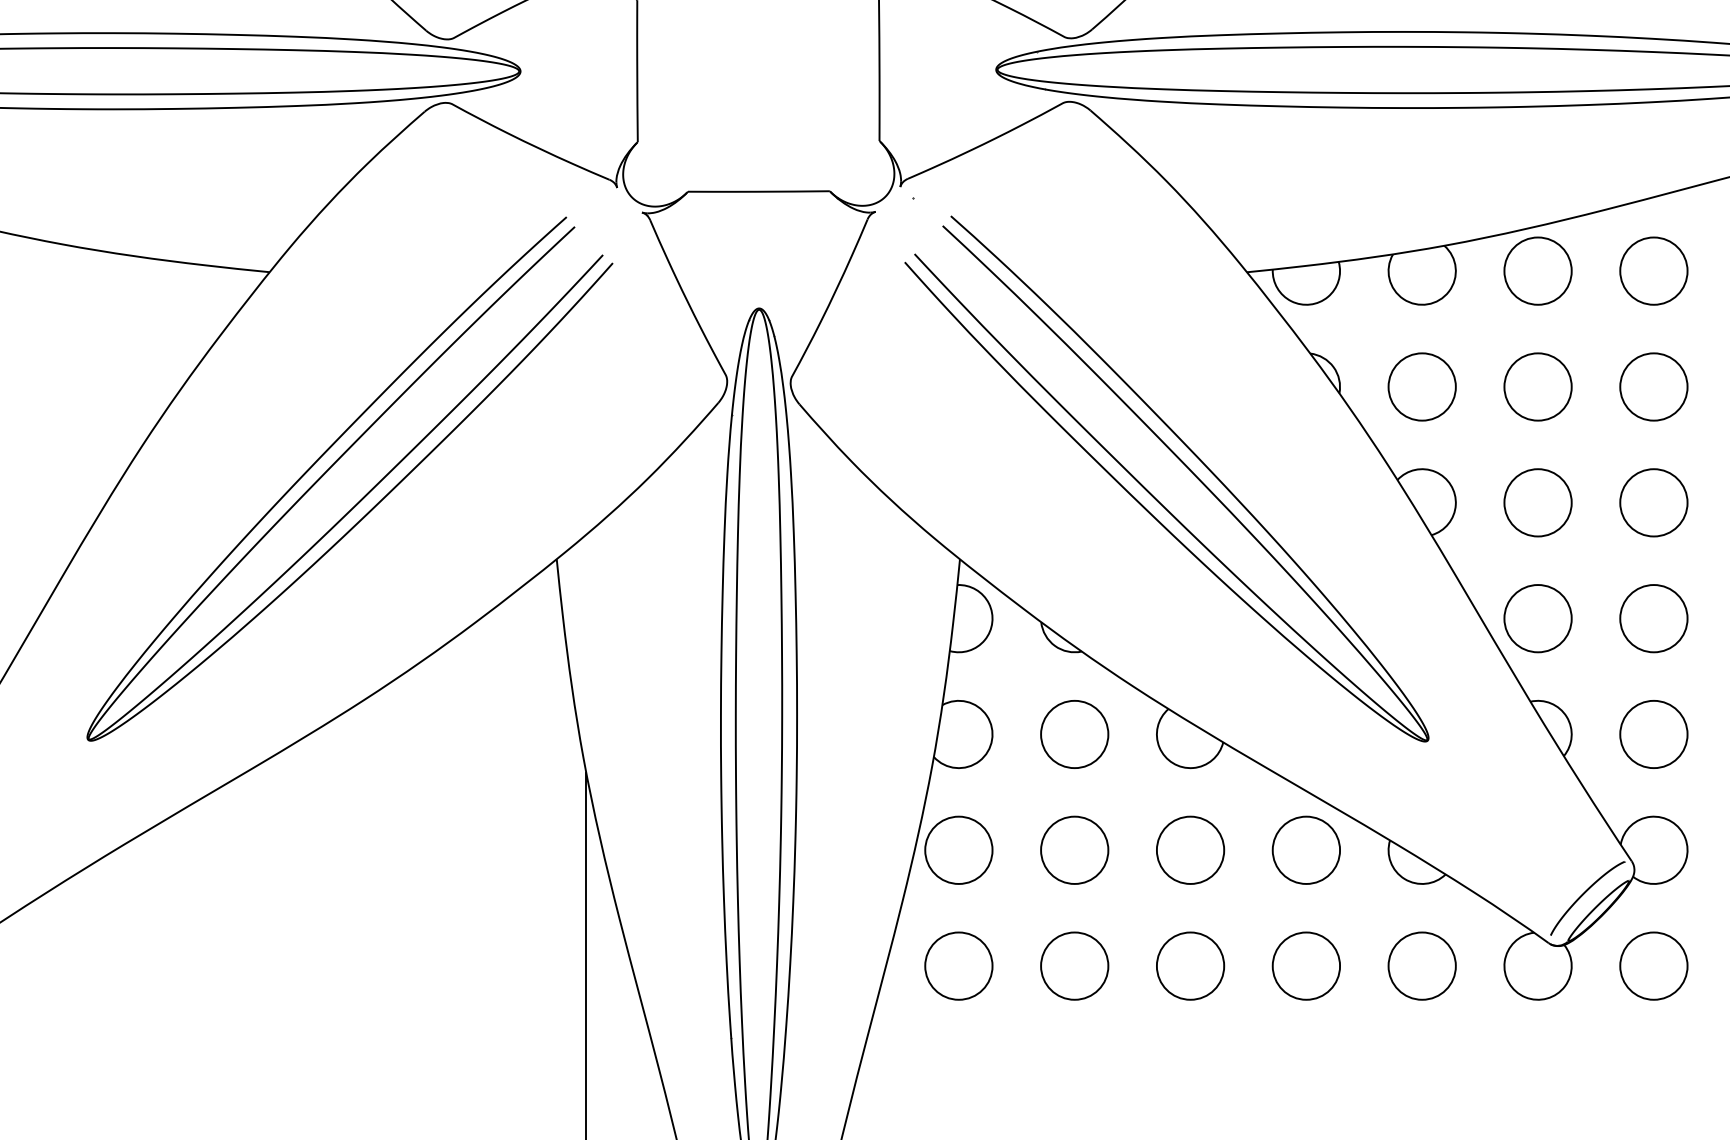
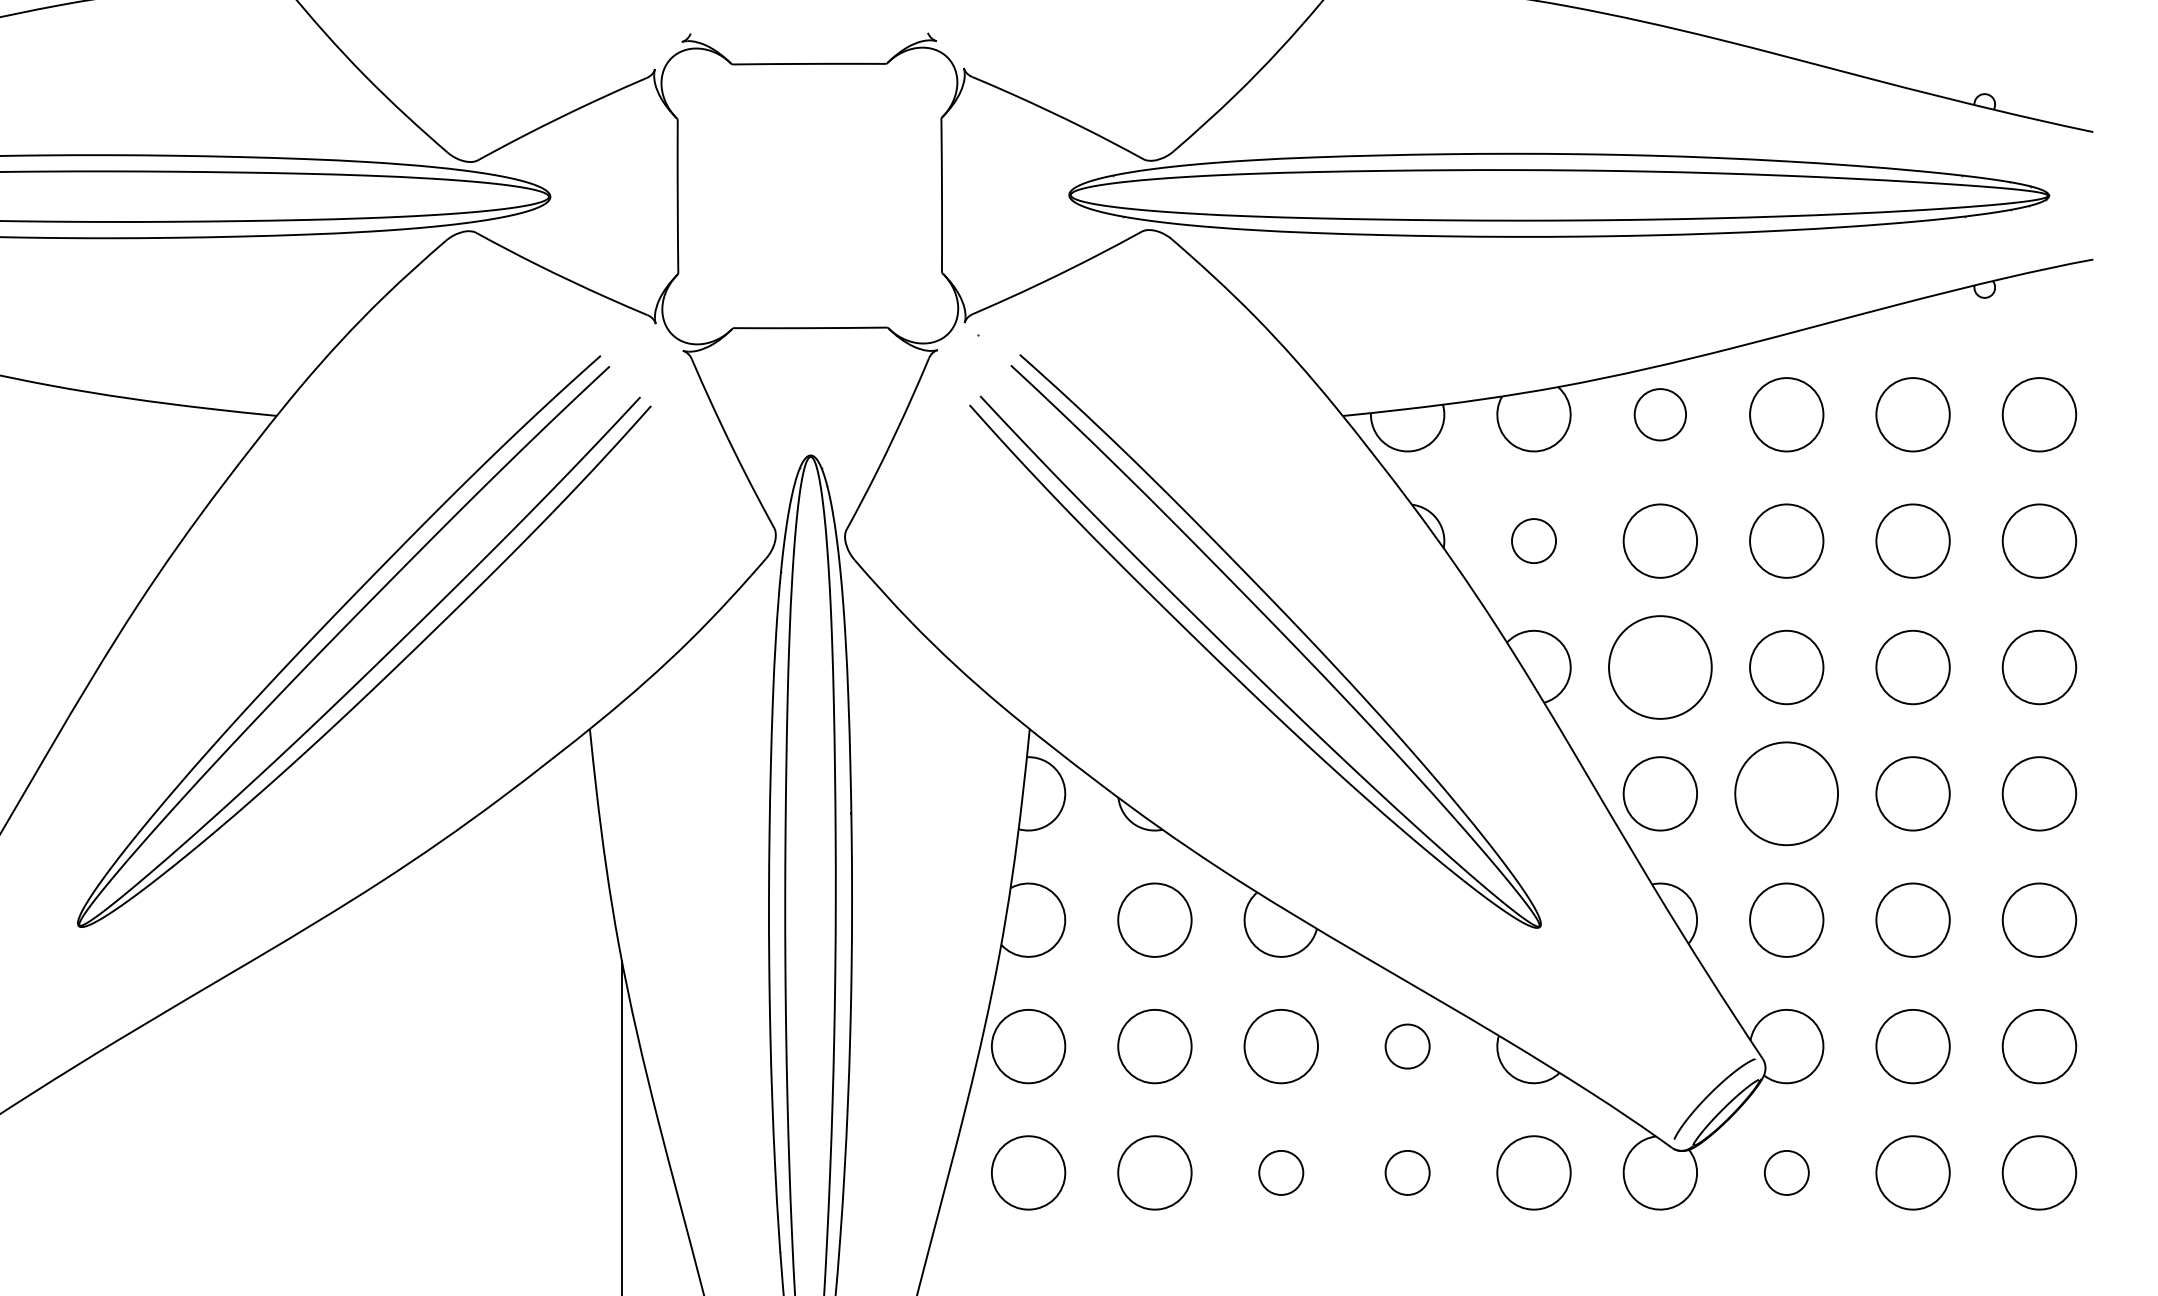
circle: (1538, 270) -> (1660, 414), size x0.7
circle: (1421, 386) -> (1533, 540), size x0.6
circle: (1538, 502) -> (1660, 667), size x1.4
circle: (1653, 618) -> (1786, 793), size x1.4
circle: (1306, 850) -> (1407, 1046), size x0.6
circle: (1189, 965) -> (1280, 1172), size x0.6
circle: (1306, 965) -> (1407, 1172), size x0.6
circle: (1653, 965) -> (1786, 1172), size x0.6

